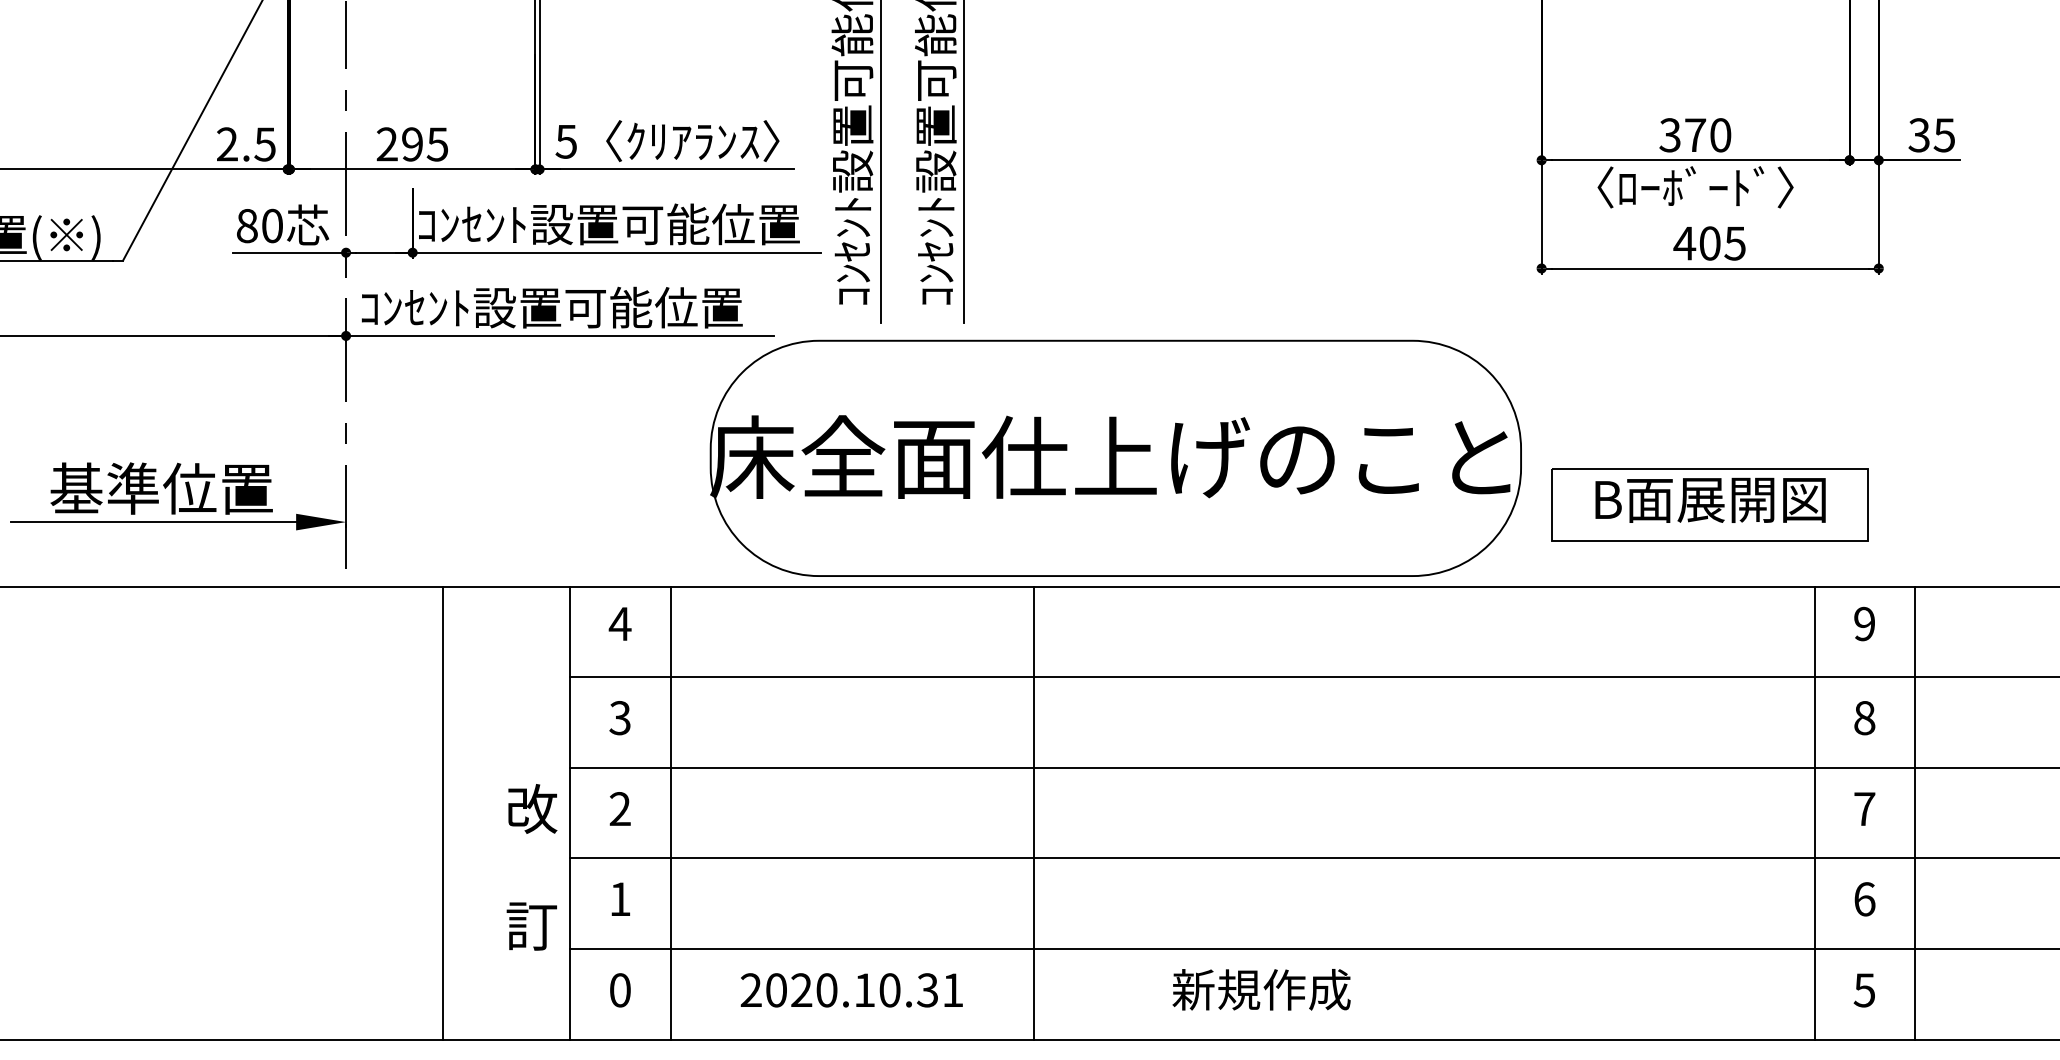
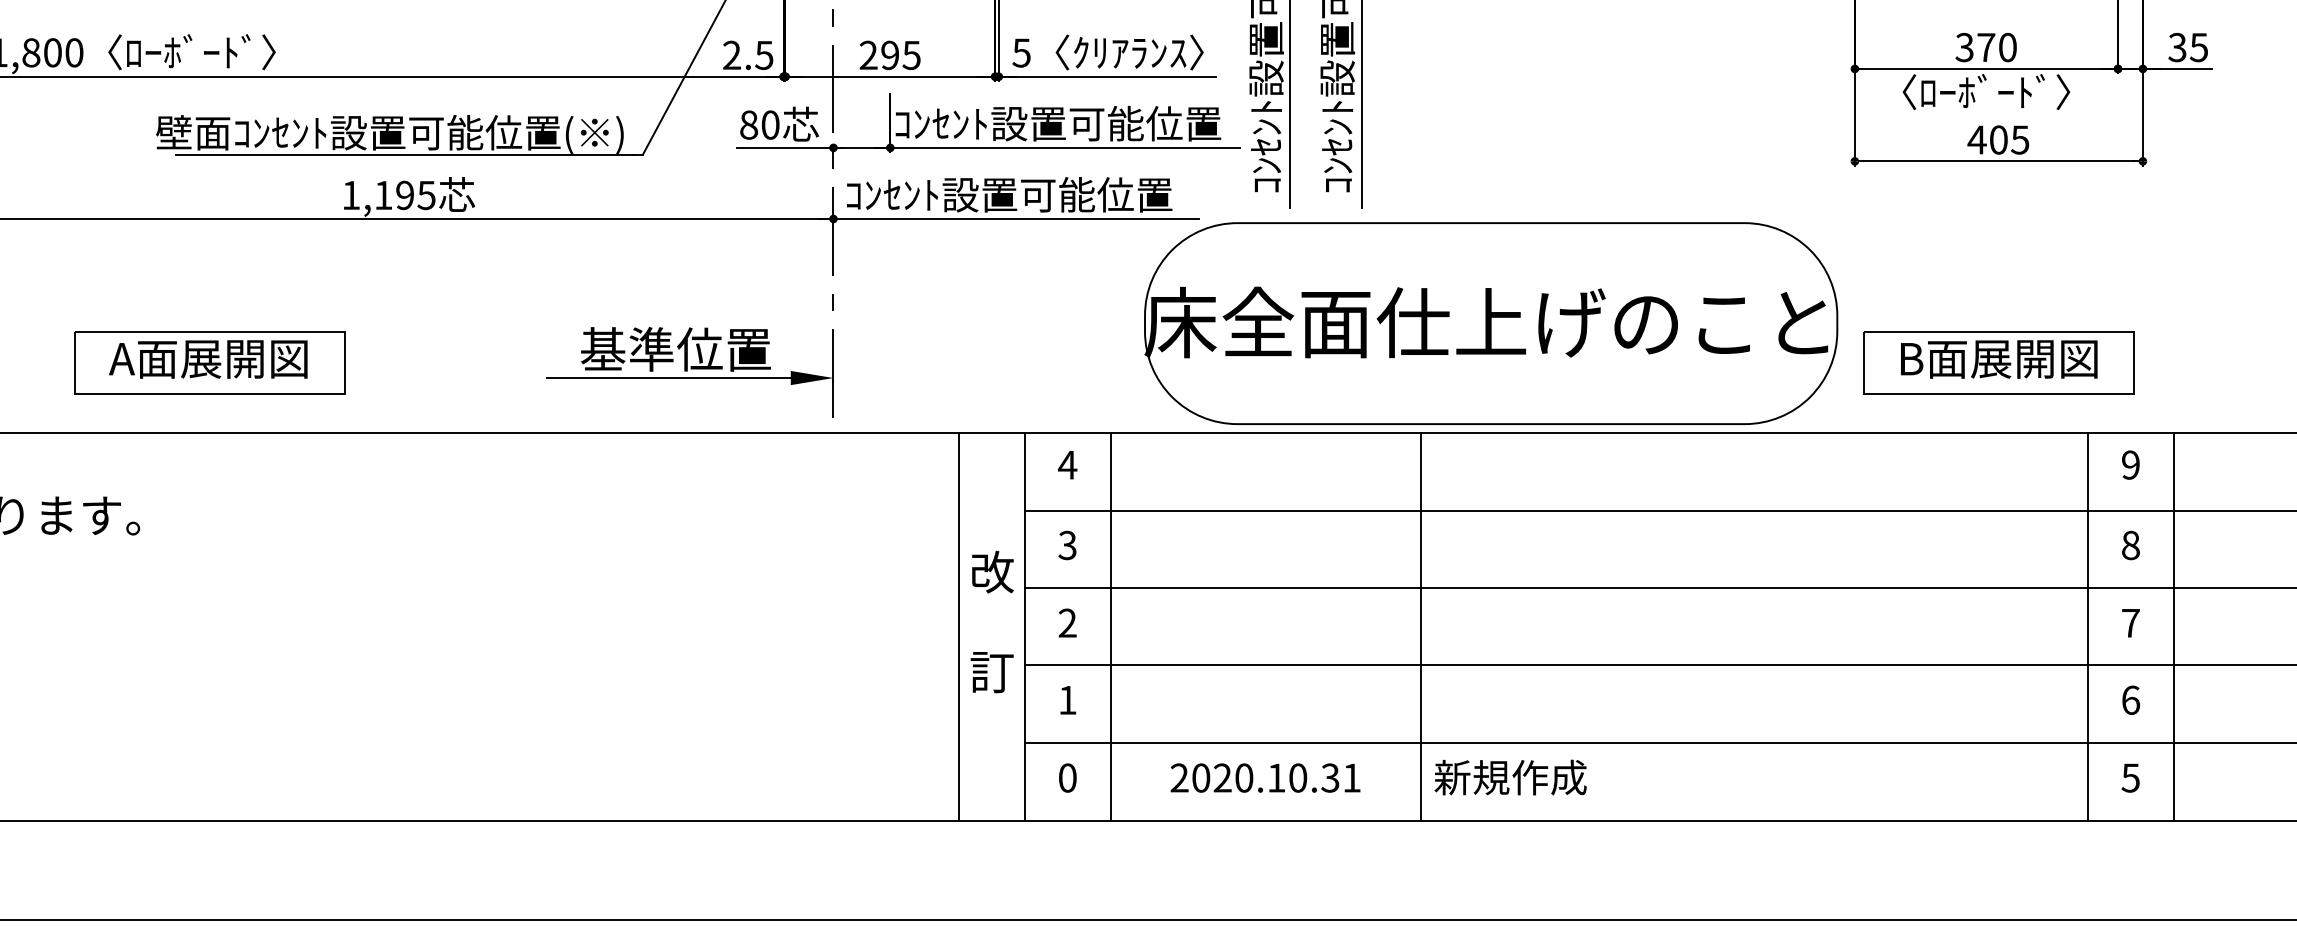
line: (443, 812) -> (959, 626), moved
text: (531, 866) -> (991, 621), moved
text: (1261, 989) -> (1510, 777), moved

